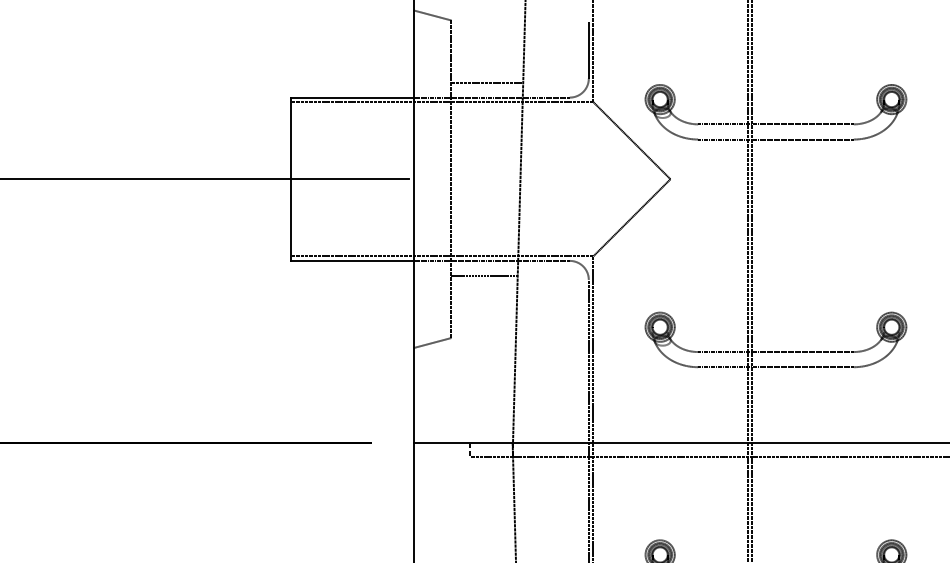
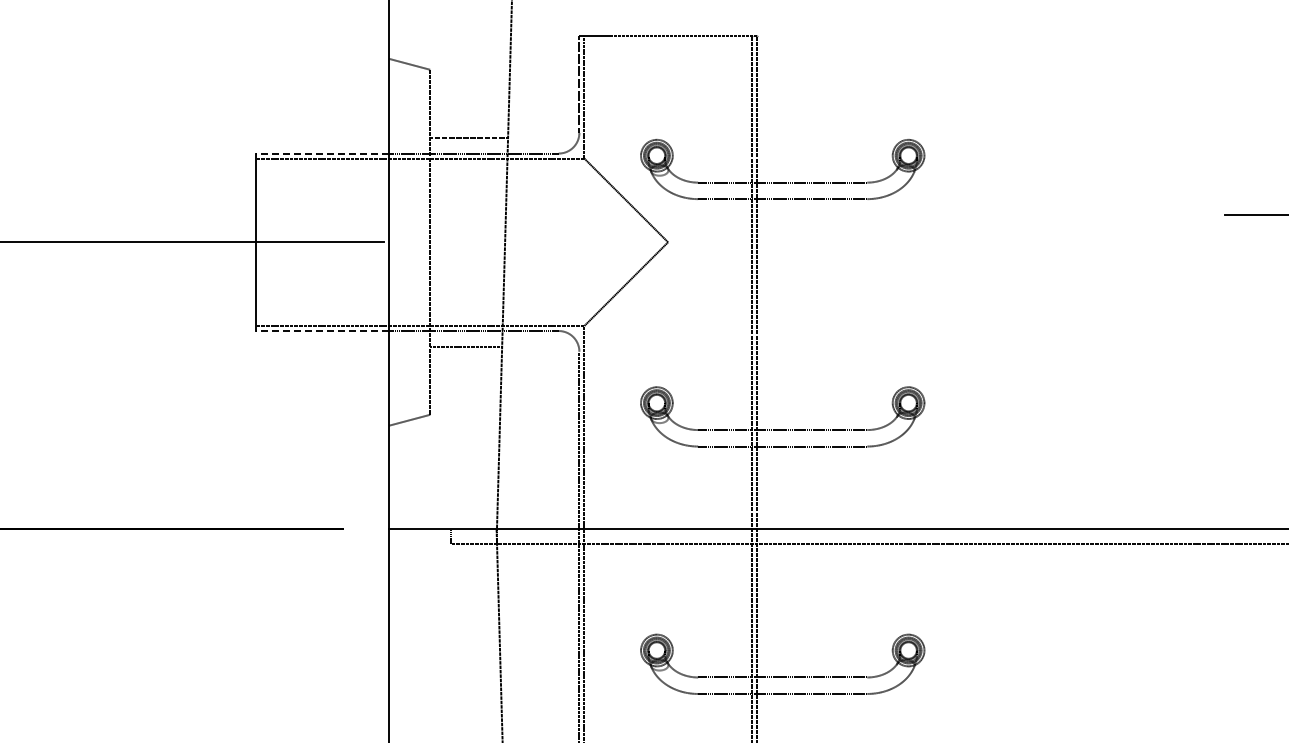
line: (352, 97) -> (322, 153), solid -> dashed
line: (352, 261) -> (322, 331), solid -> dashed

